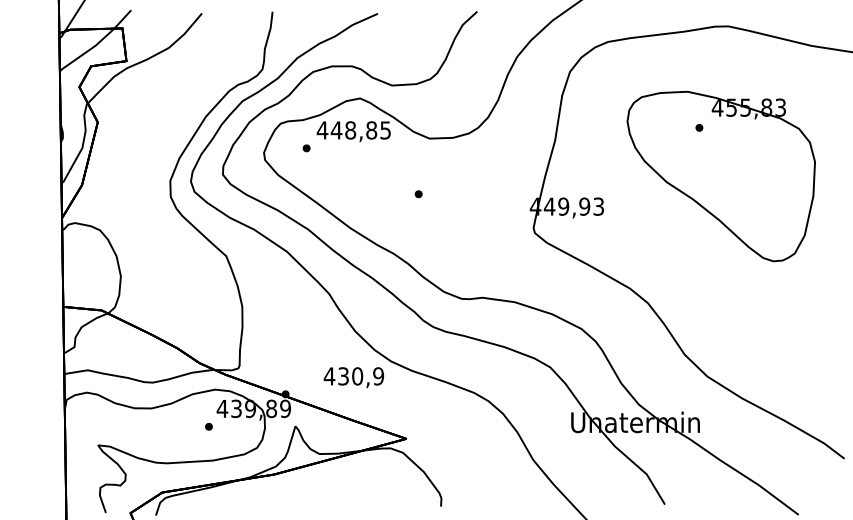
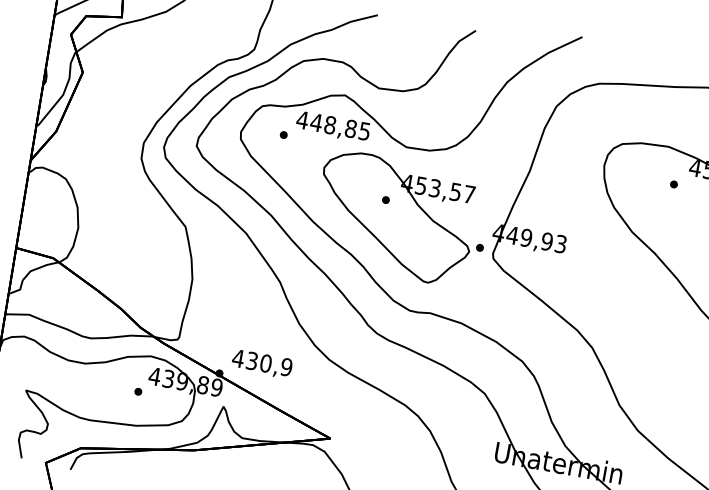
part: (437, 209) -> (401, 218), added
text: (353, 377) -> (261, 363), moved

